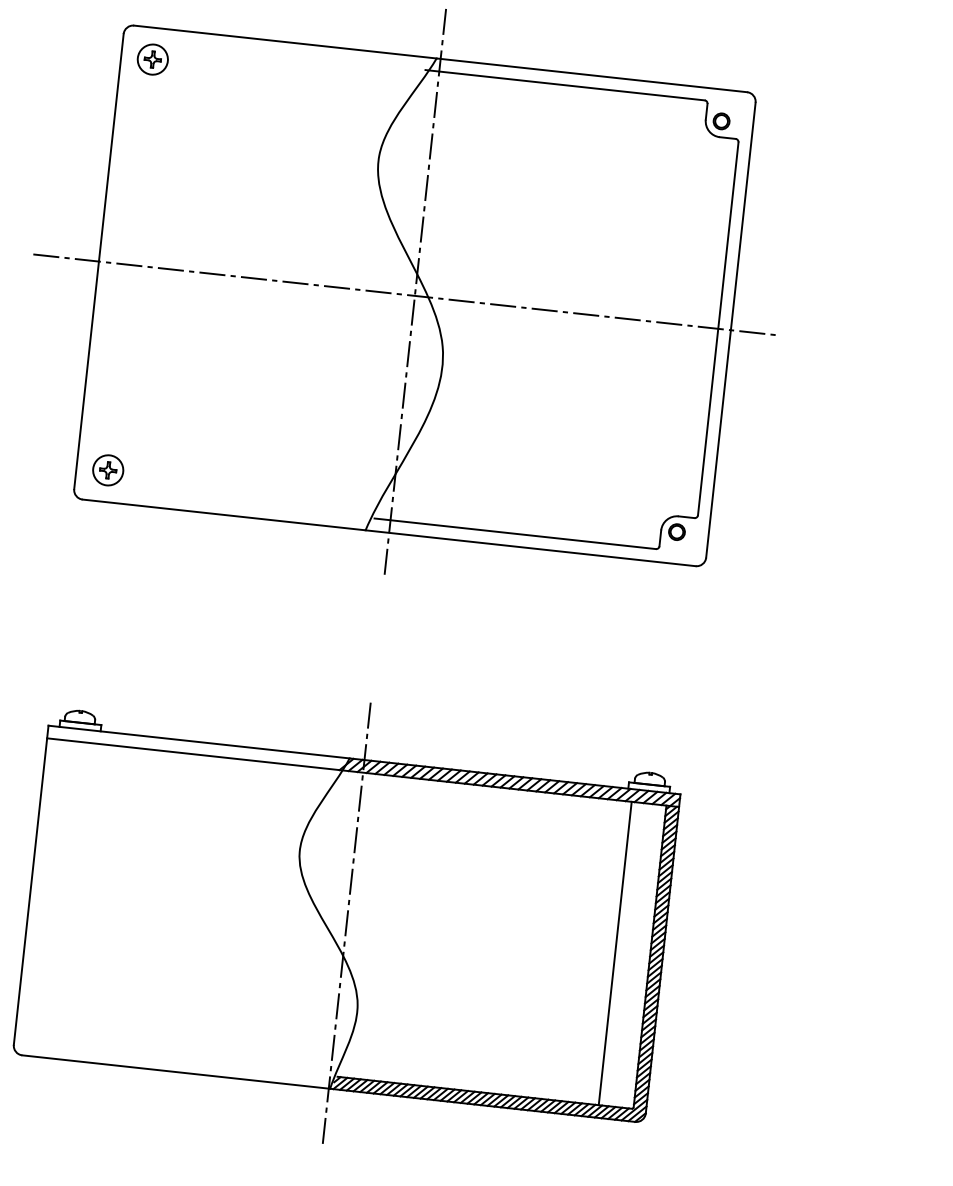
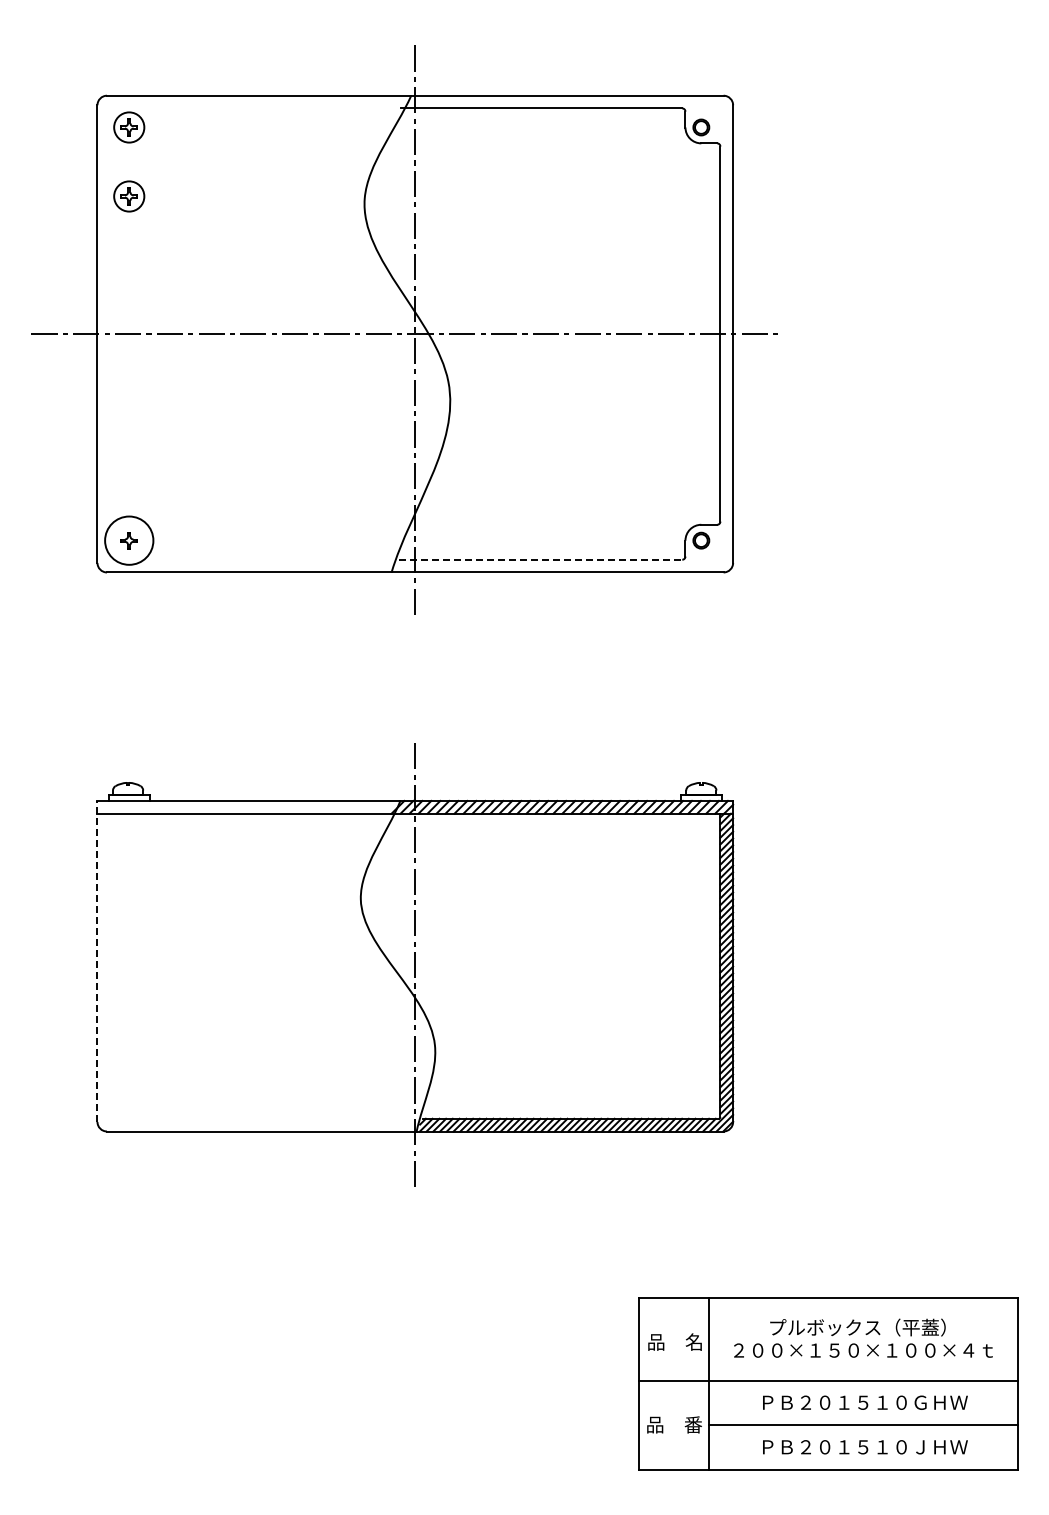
part: (145, 128) -> (129, 196), added
circle: (108, 470) -> (129, 540), size x1.6
line: (515, 533) -> (540, 559), solid -> dashed
line: (31, 885) -> (97, 961), solid -> dashed
line: (615, 952) -> (685, 965), removed

